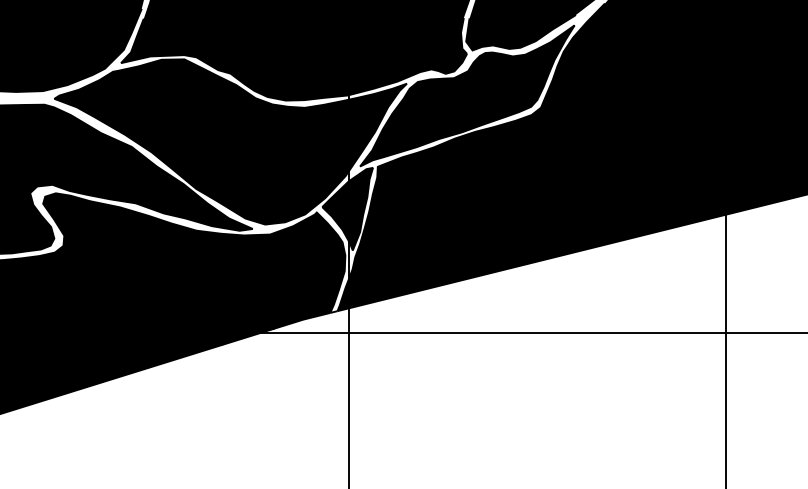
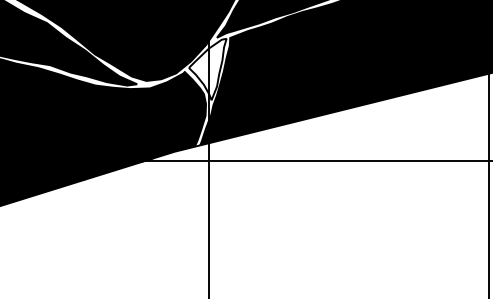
fill: (347, 208) -> (207, 69), removed

